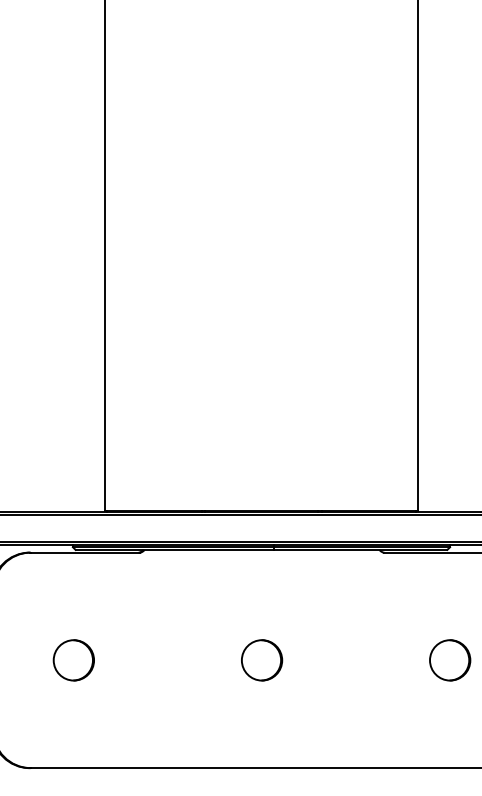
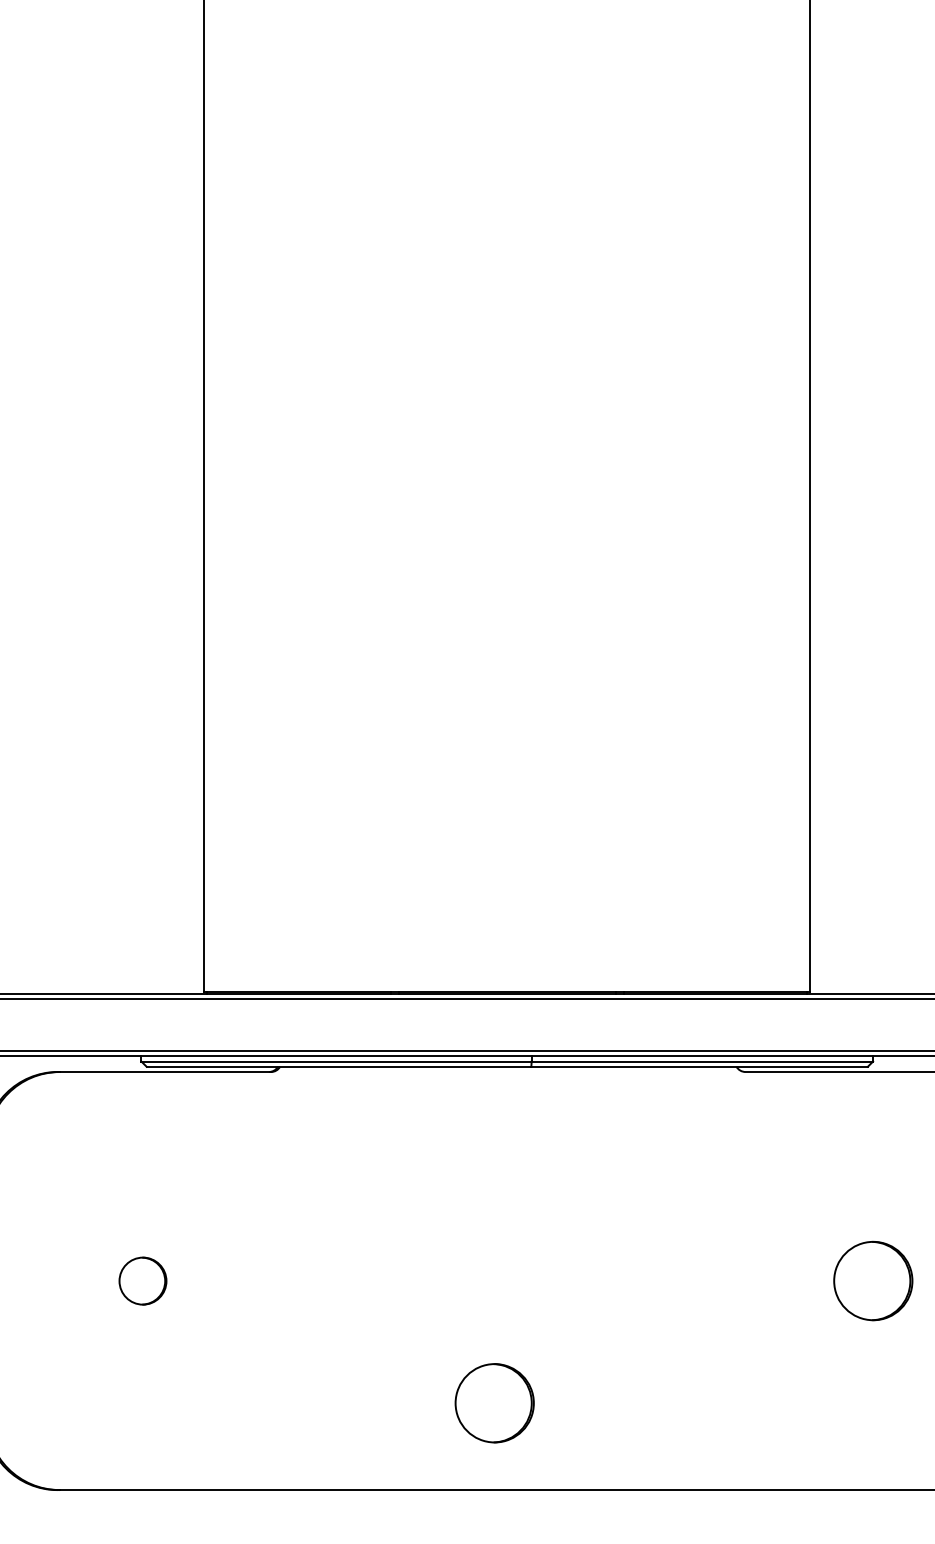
part: (73, 660) -> (142, 1281), size x0.6
part: (262, 660) -> (495, 1403), moved

